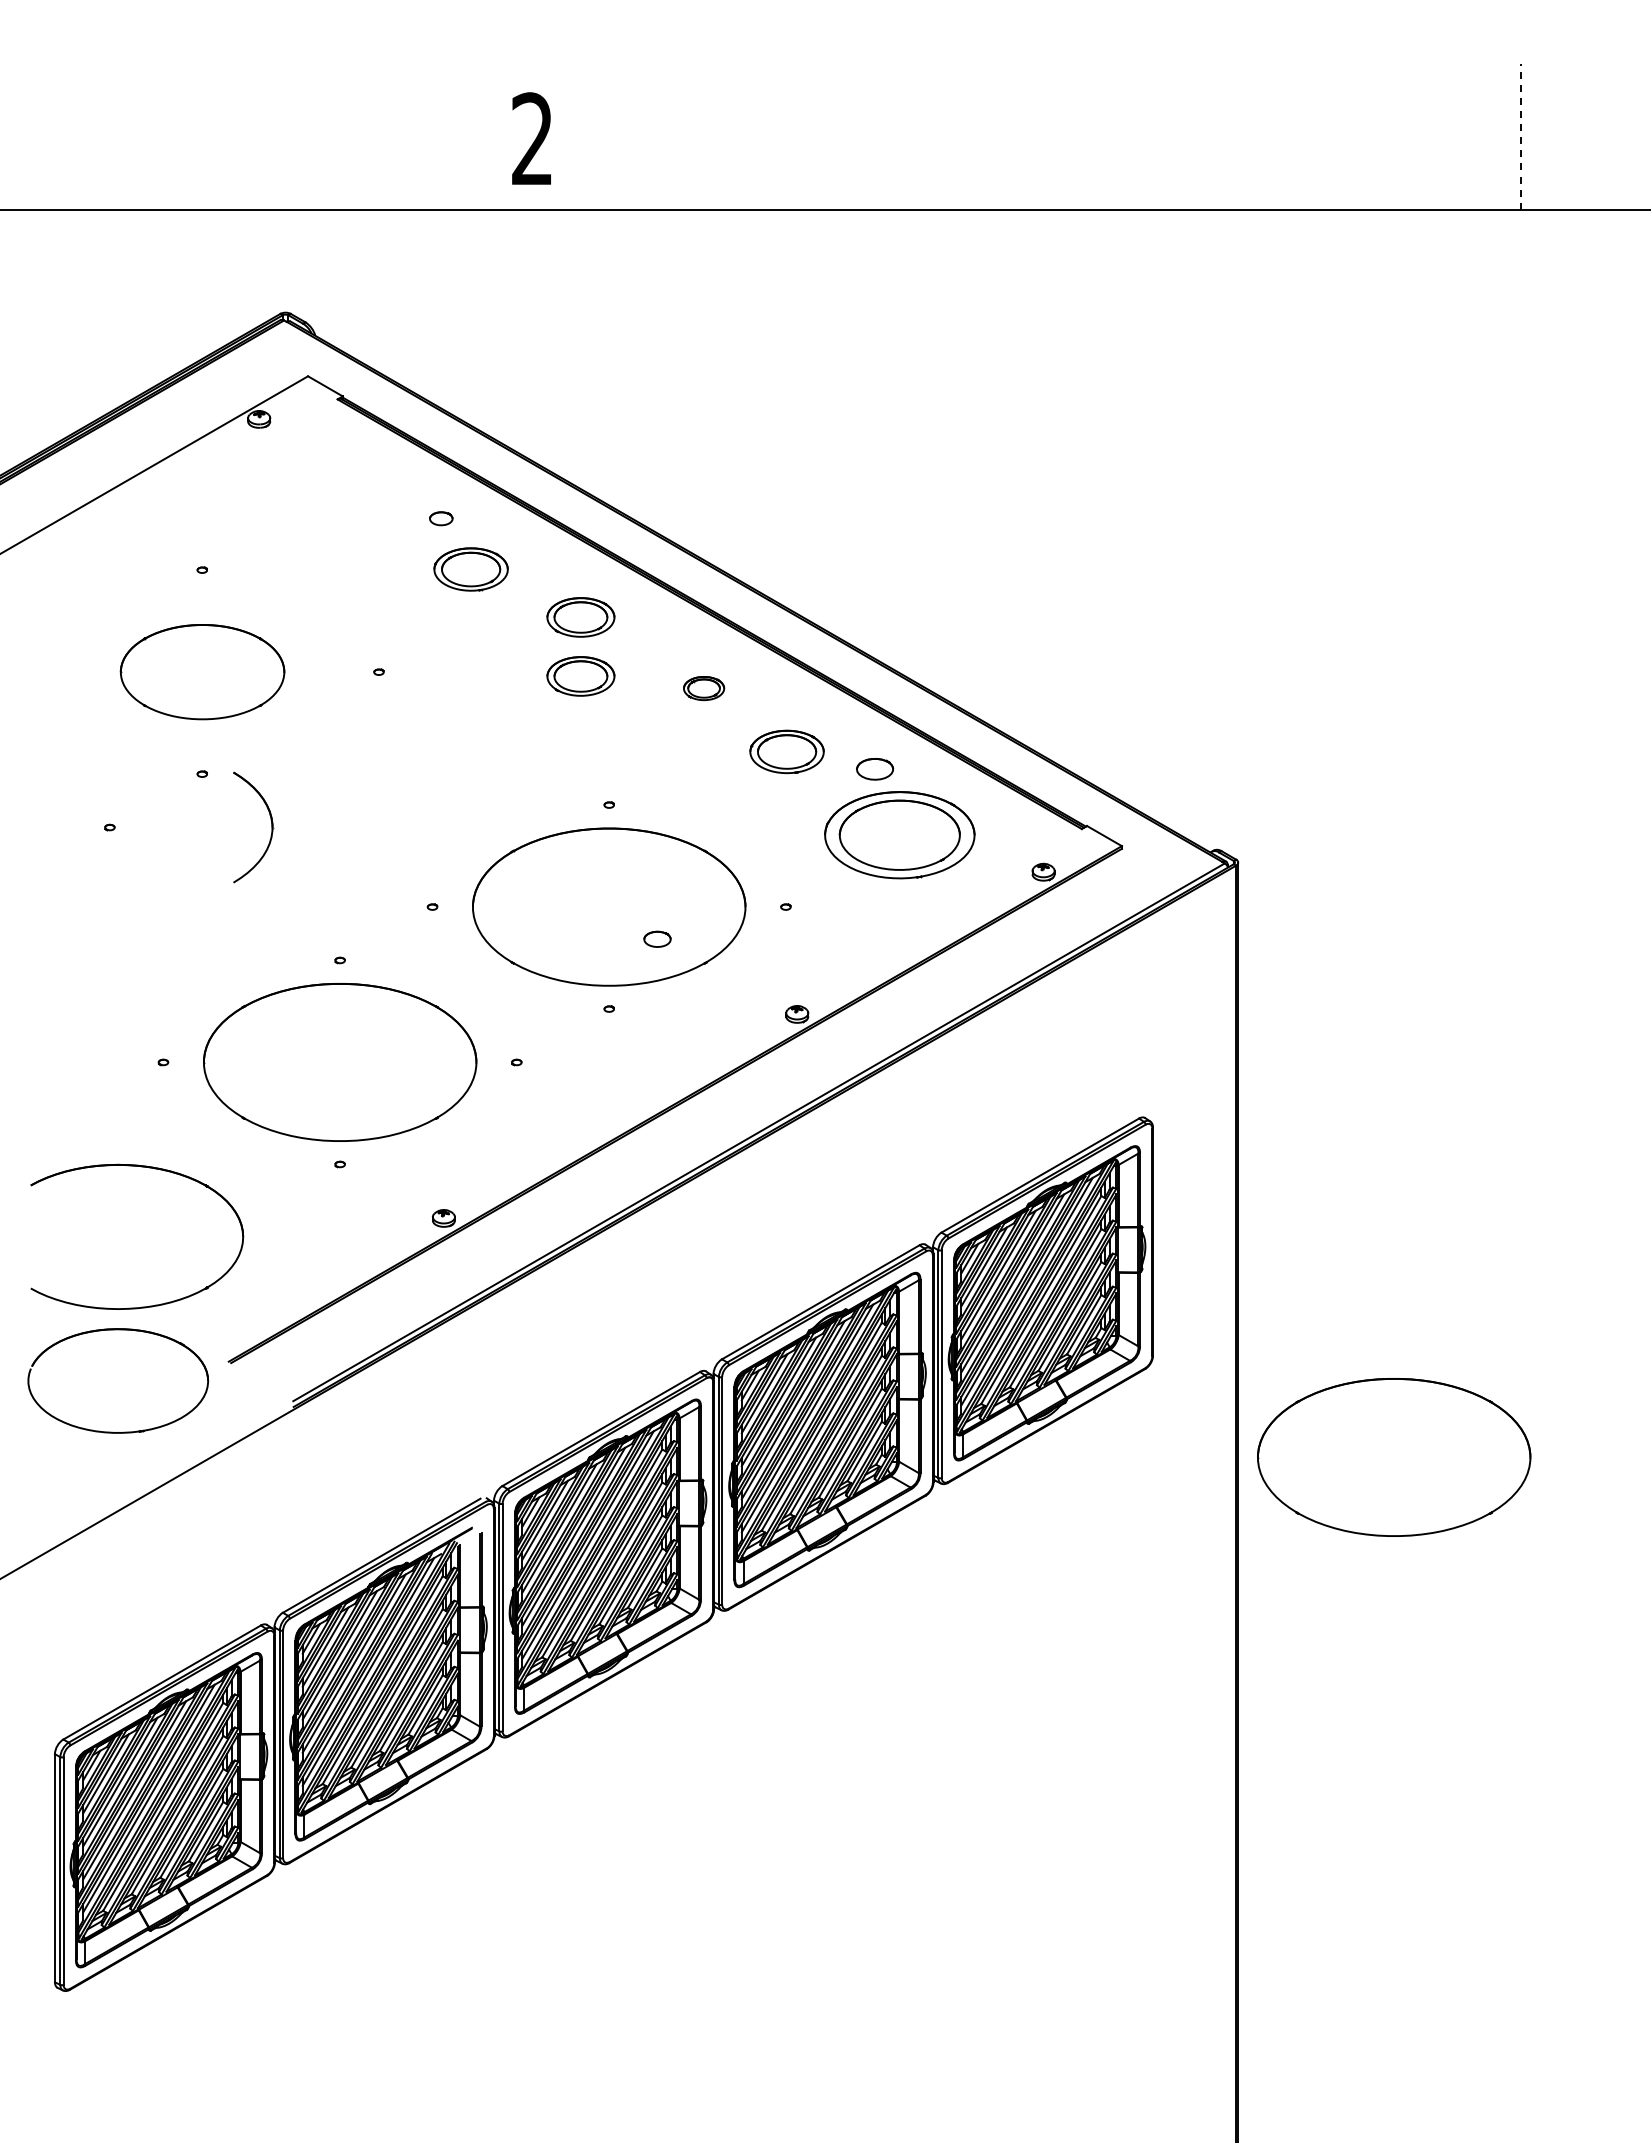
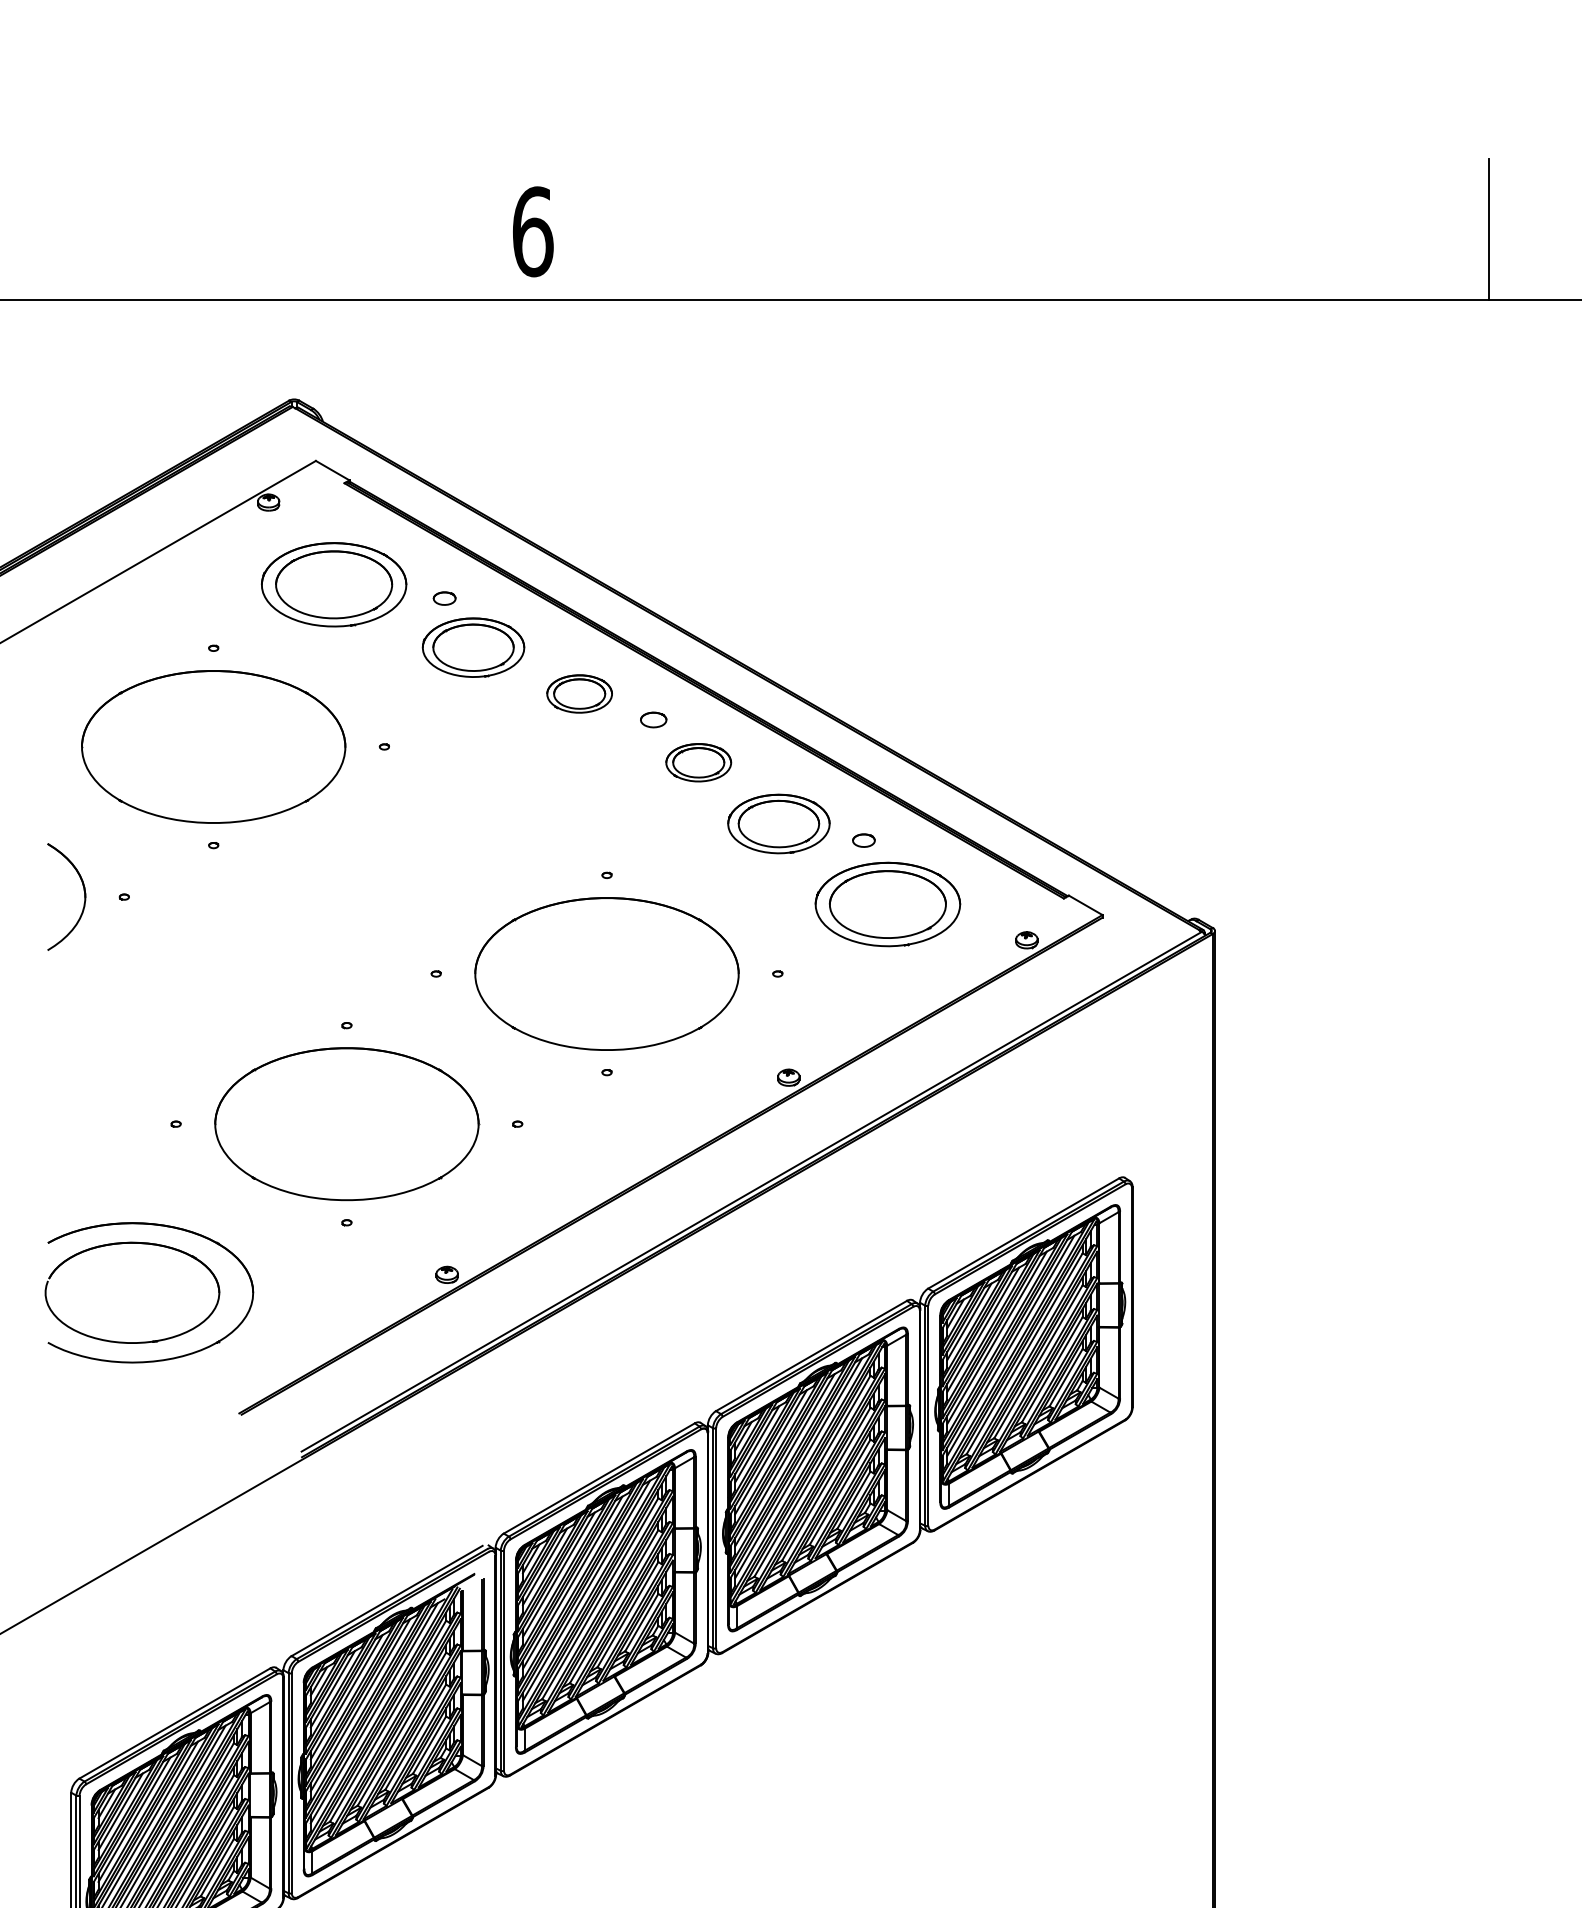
line: (1521, 136) -> (1488, 229), dashed -> solid
text: (532, 139) -> (532, 232), 2 -> 6
part: (326, 504) -> (333, 584), added
part: (470, 569) -> (472, 647), size x1.43
part: (202, 671) -> (213, 746), size x1.67
part: (580, 676) -> (579, 751), removed
part: (703, 688) -> (698, 762), size x1.67
part: (786, 751) -> (778, 823), size x1.43
part: (874, 768) -> (863, 840), size x0.62
part: (271, 827) -> (84, 897), moved
part: (657, 938) -> (653, 719), moved
part: (118, 1330) -> (132, 1244), moved
part: (1394, 1457) -> (1366, 1506), removed

